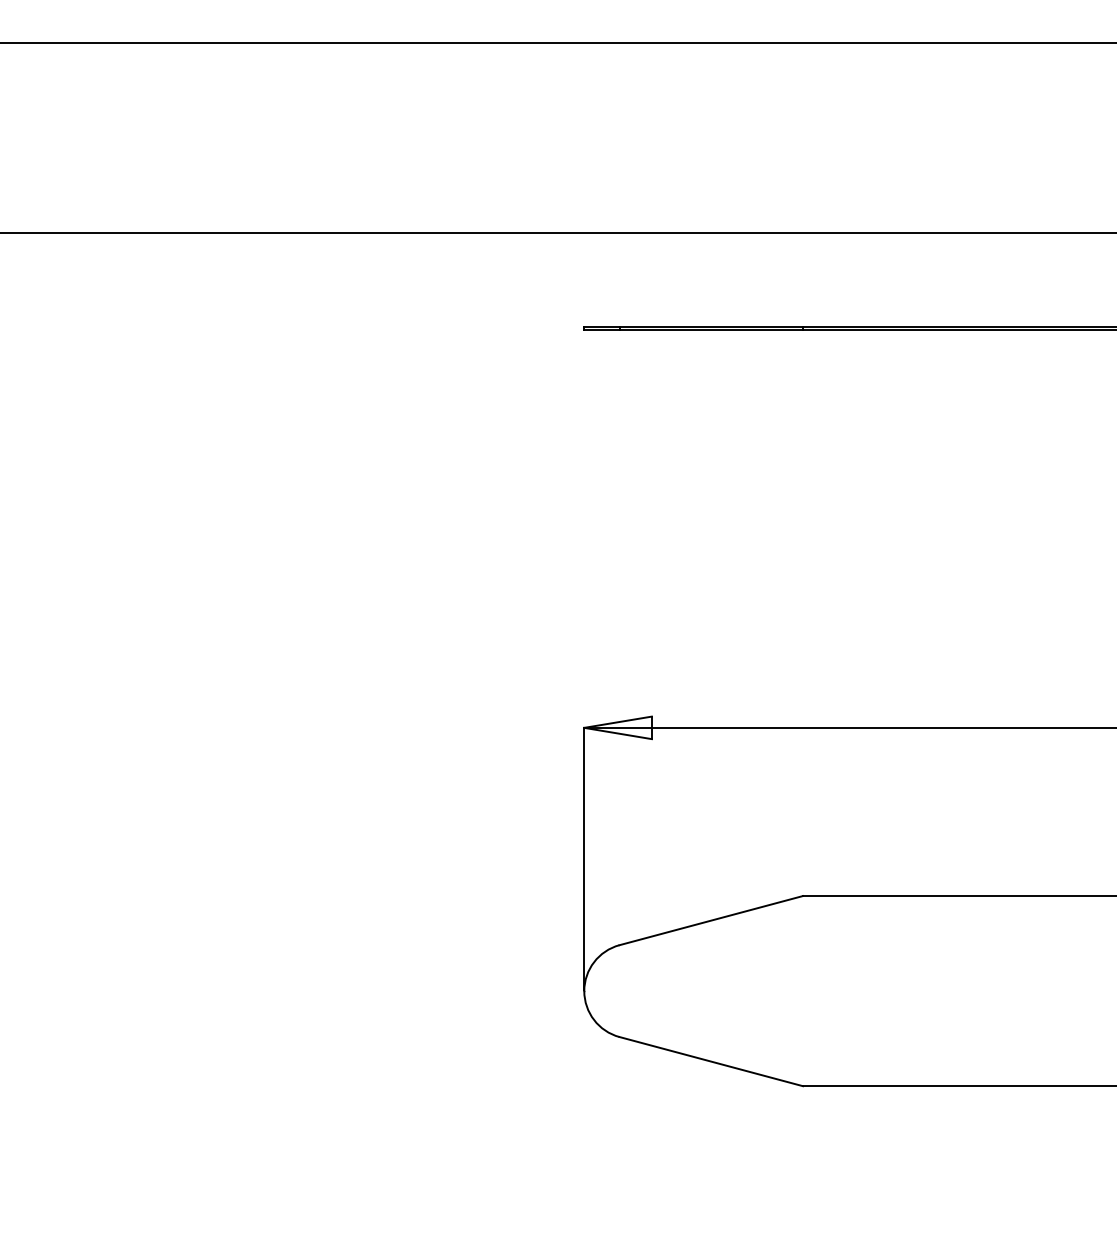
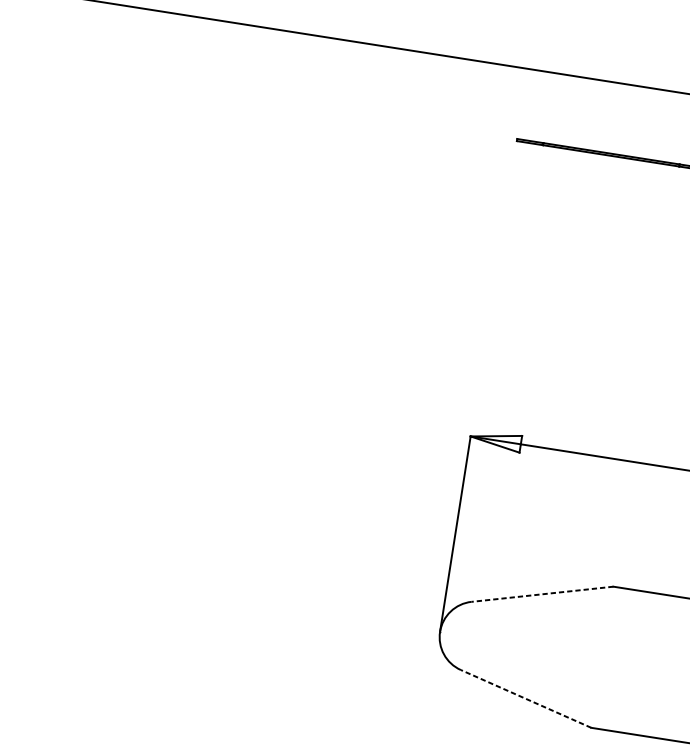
line: (711, 920) -> (542, 594), solid -> dashed
line: (711, 1061) -> (526, 698), solid -> dashed

